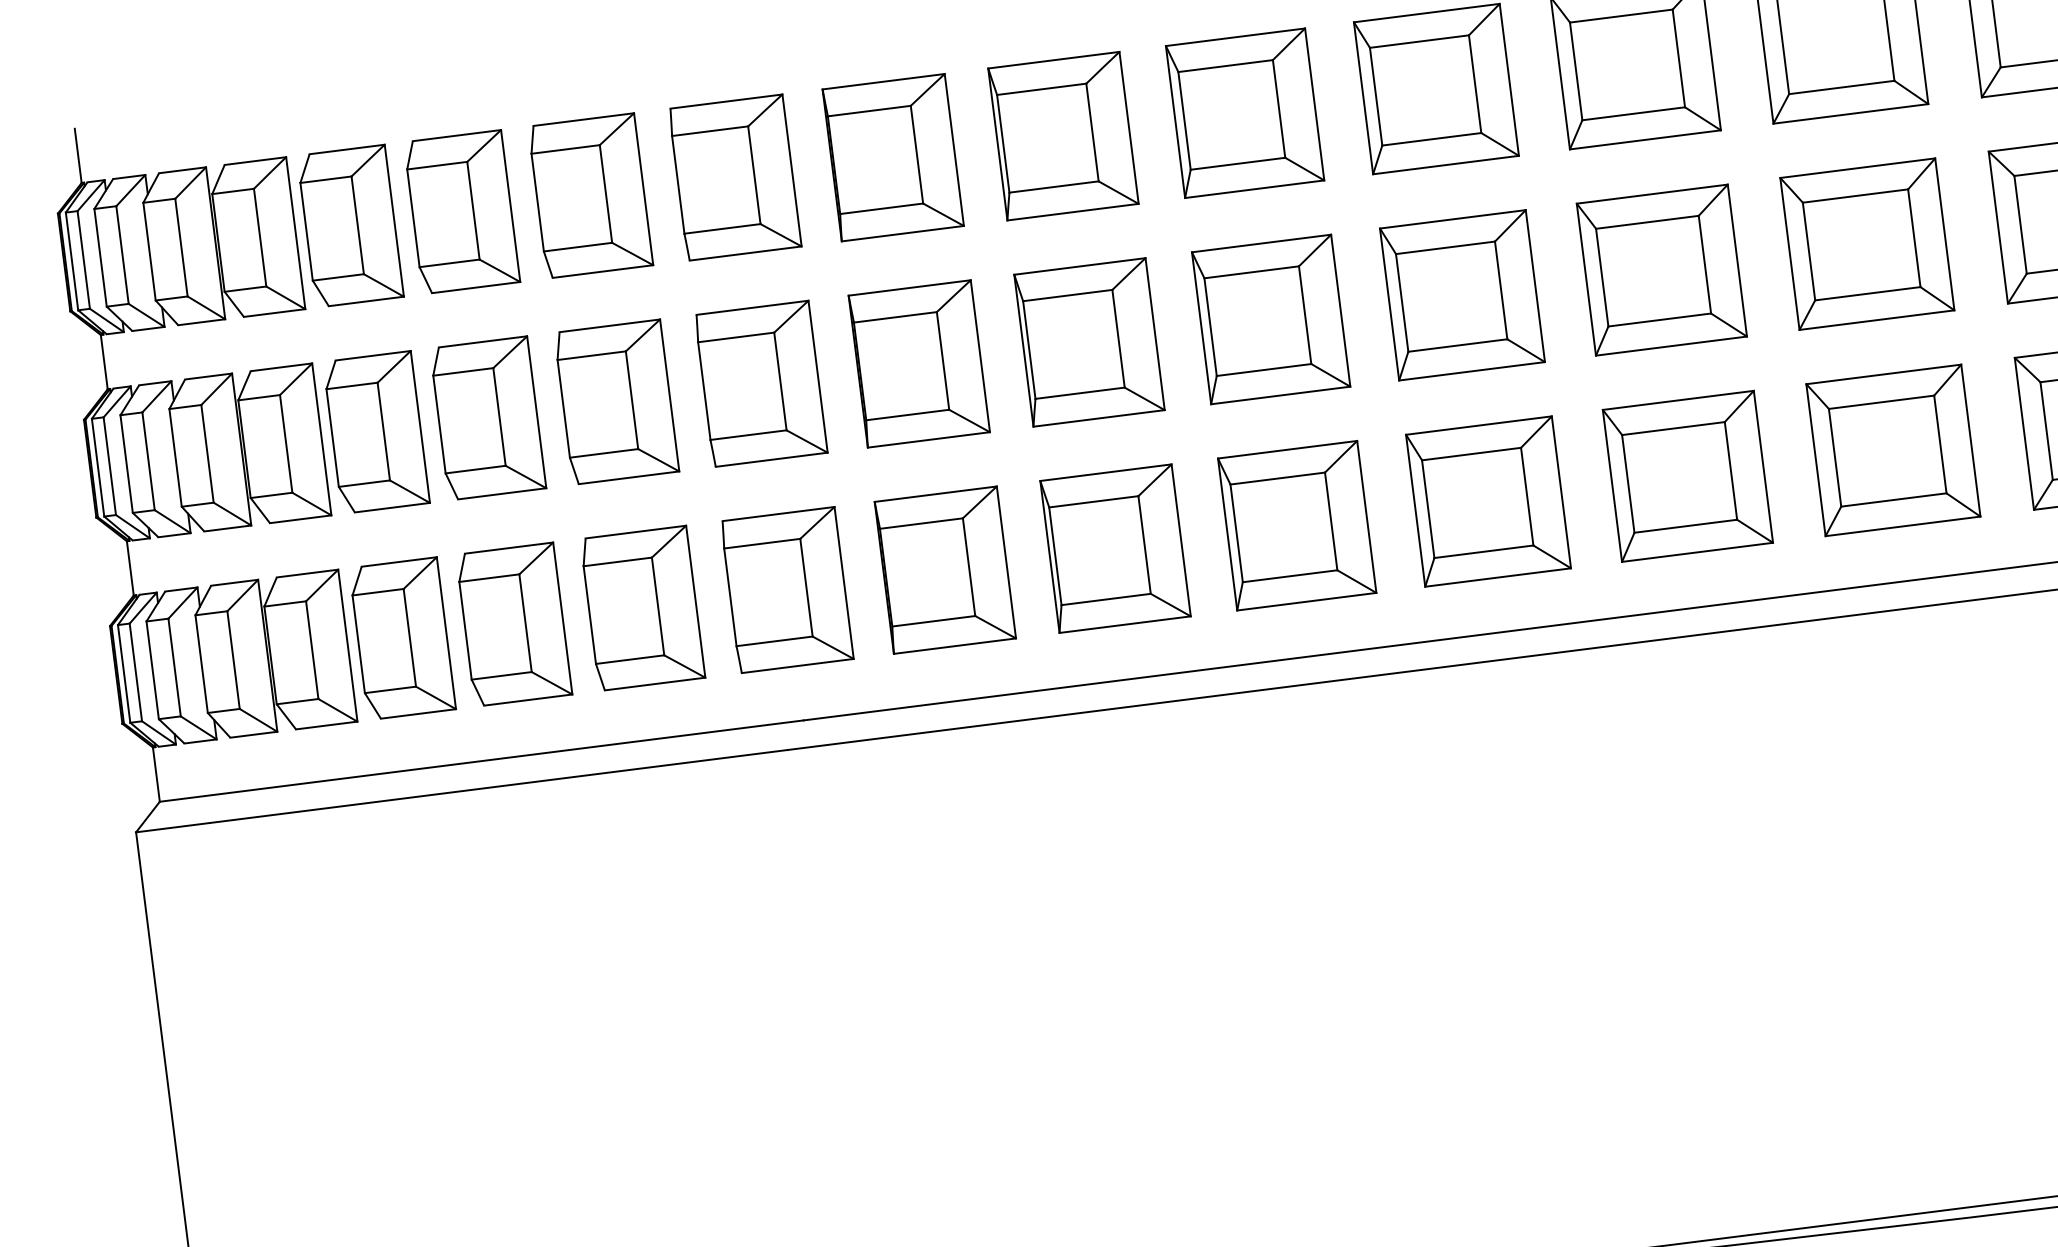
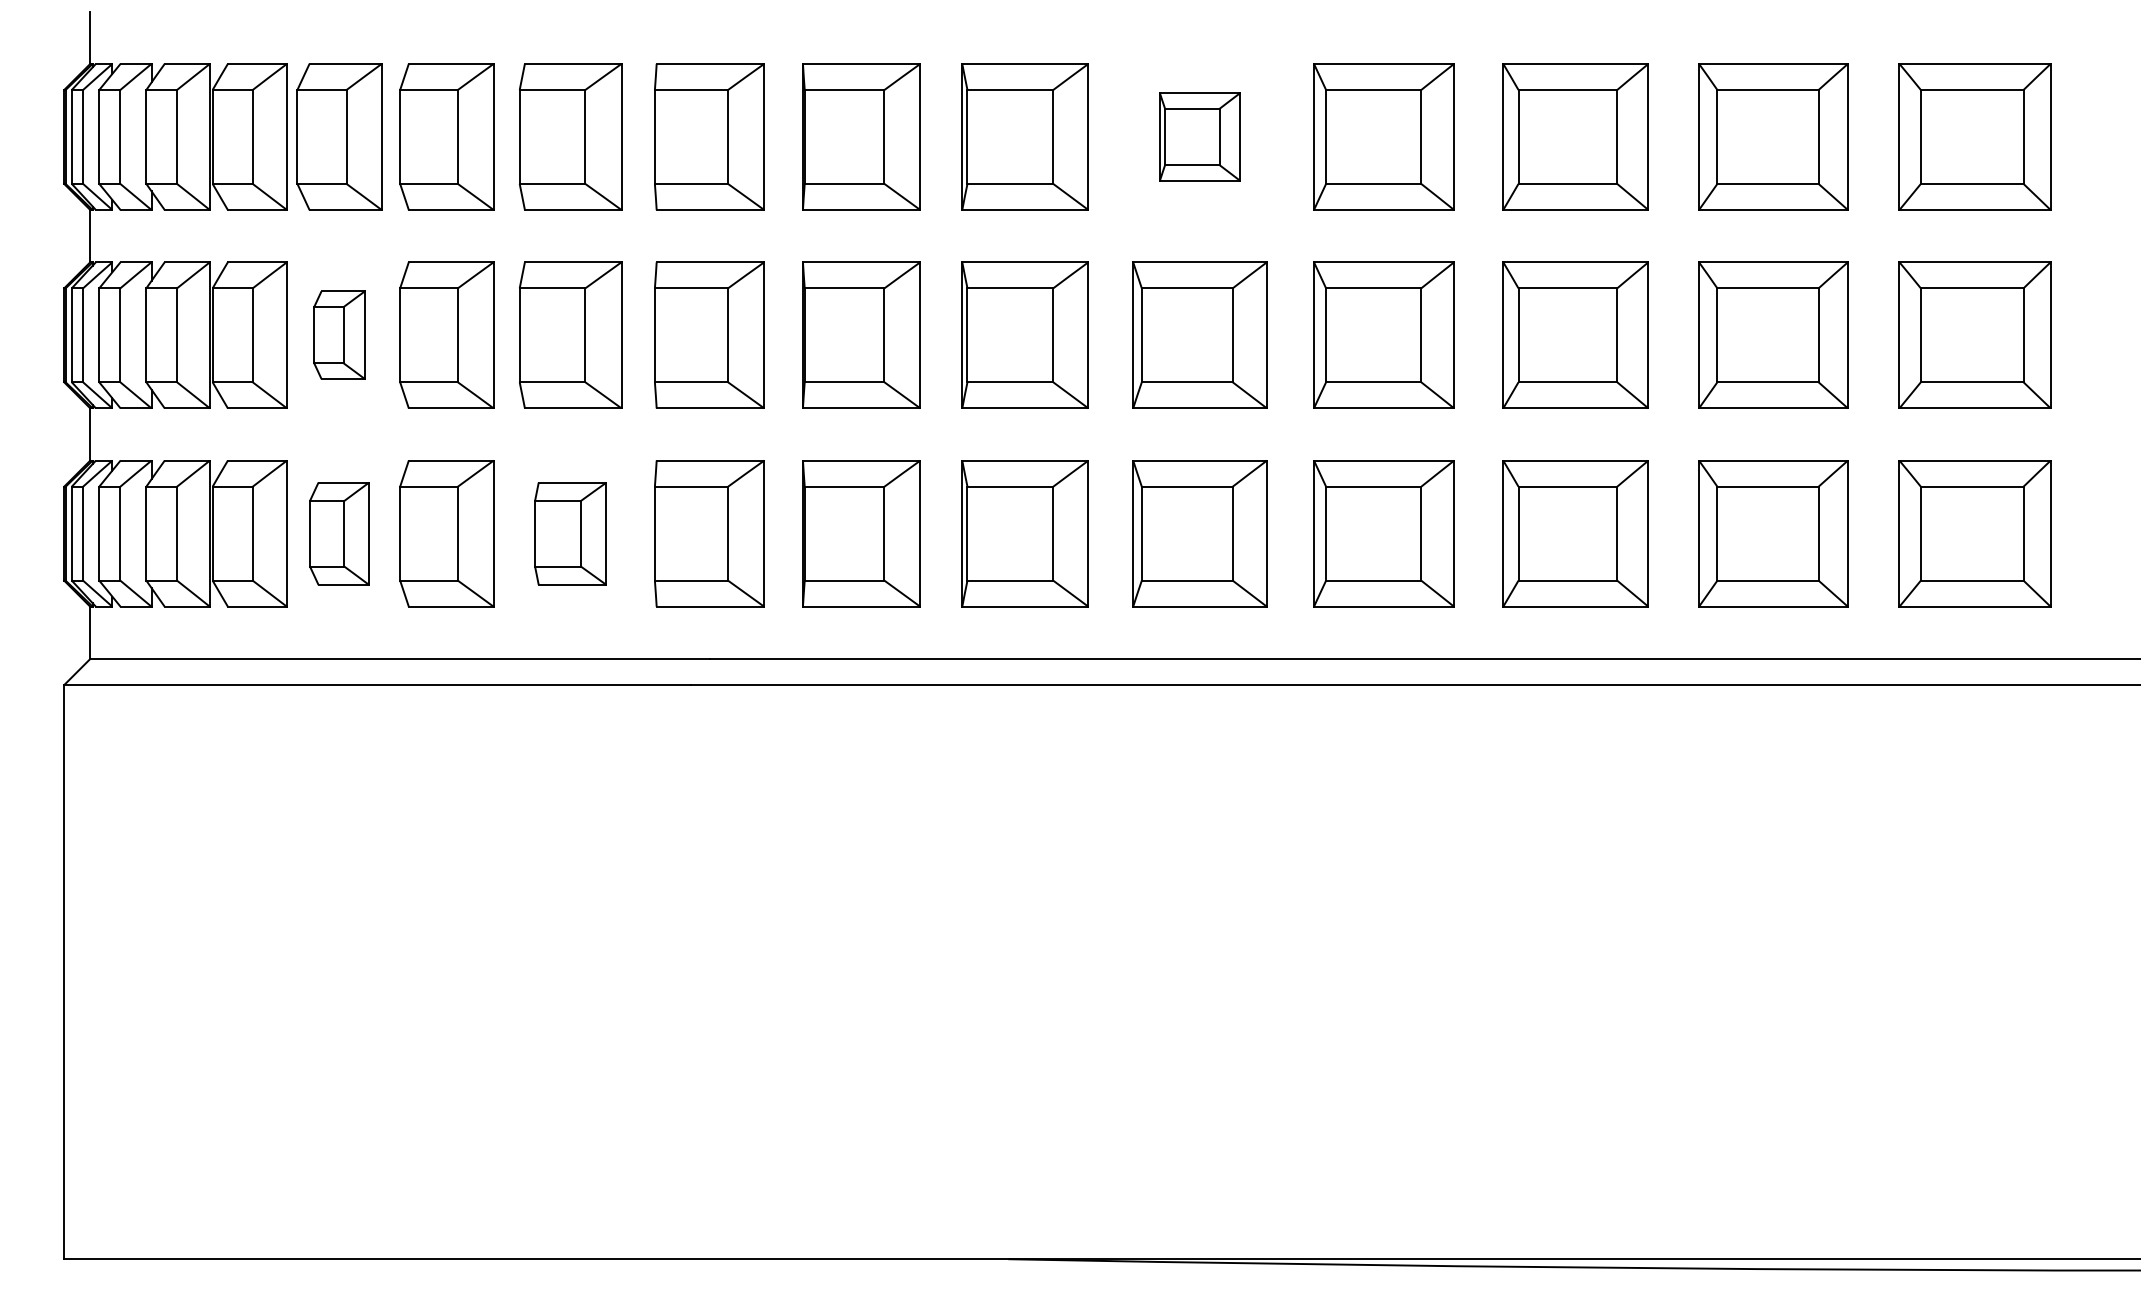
part: (1244, 112) -> (1199, 136), size x0.6
part: (376, 431) -> (339, 334), size x0.6
part: (642, 608) -> (570, 533), size x0.7
part: (402, 638) -> (339, 533), size x0.7

